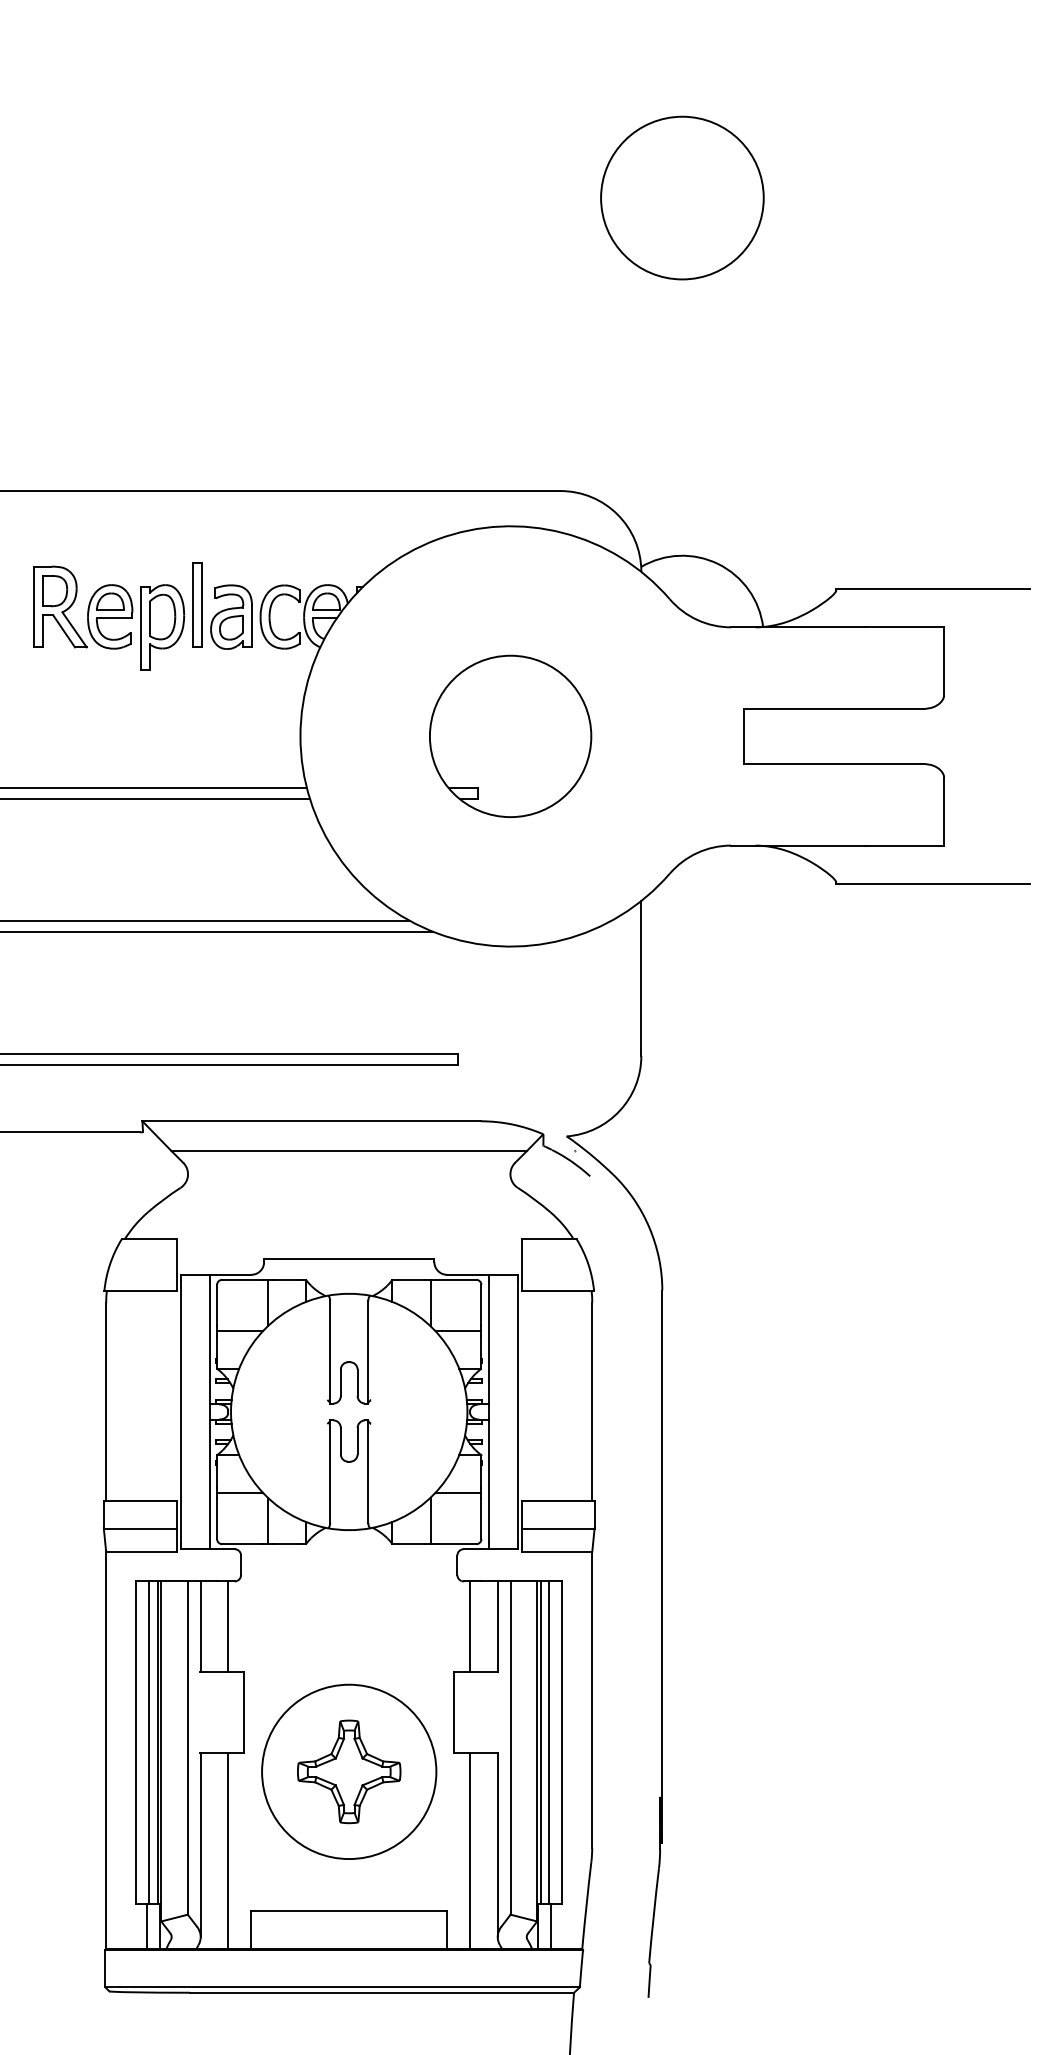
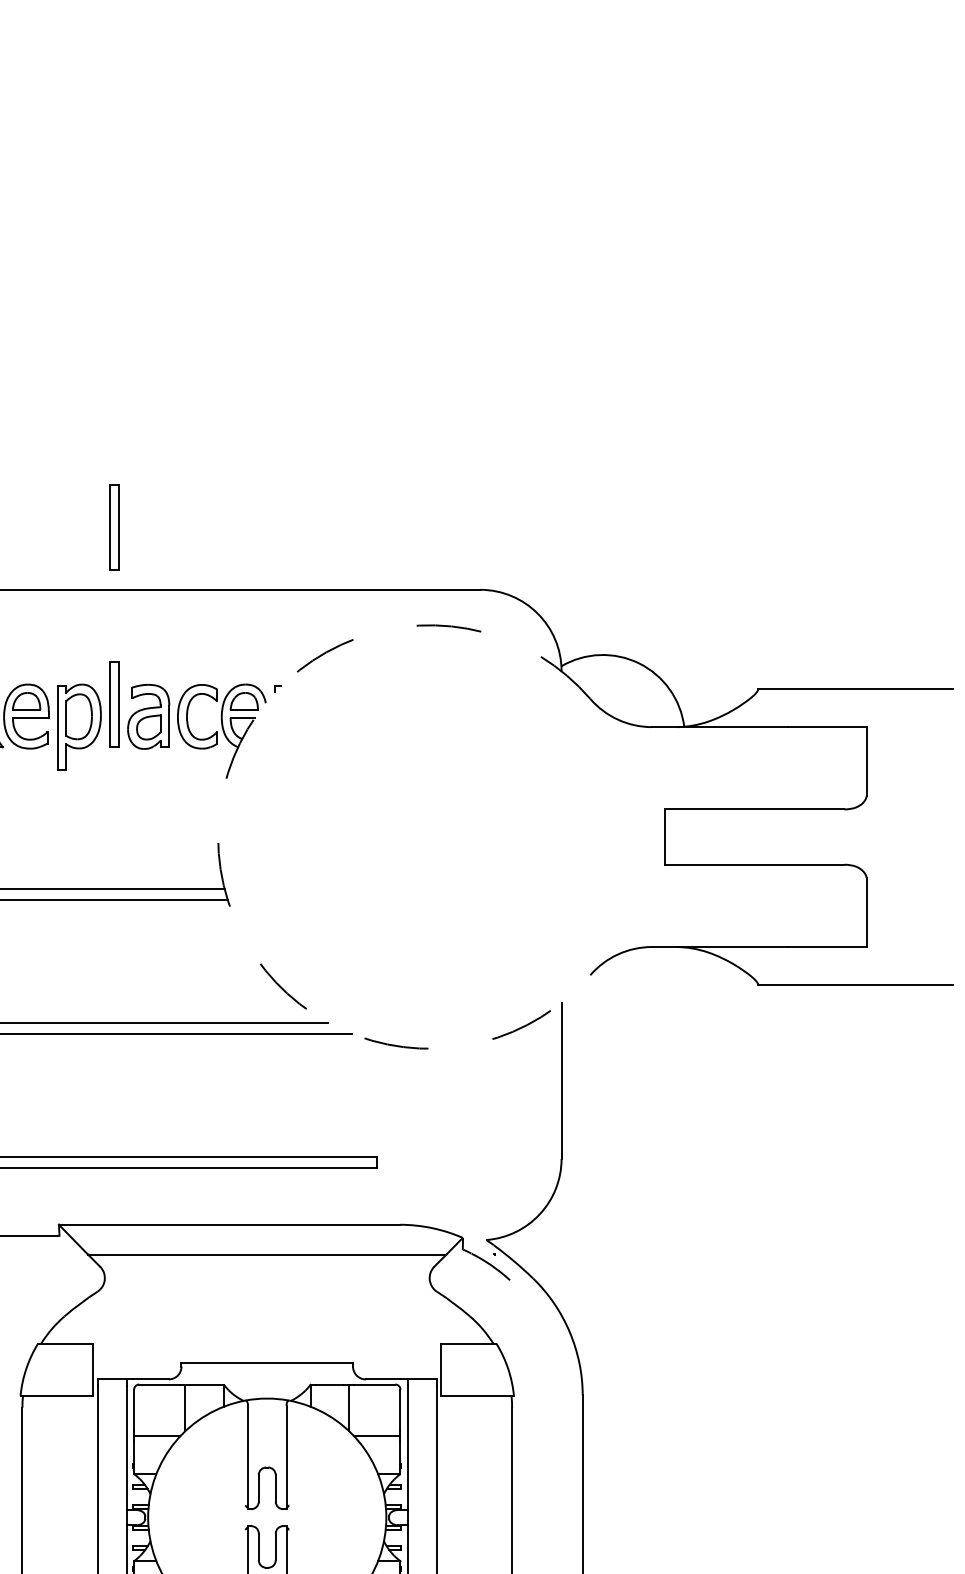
circle: (682, 197) -> (603, 294), removed
part: (197, 428) -> (114, 526), added
part: (510, 735) -> (429, 836), removed
arc: (300, 736) -> (218, 837), solid -> dashed

